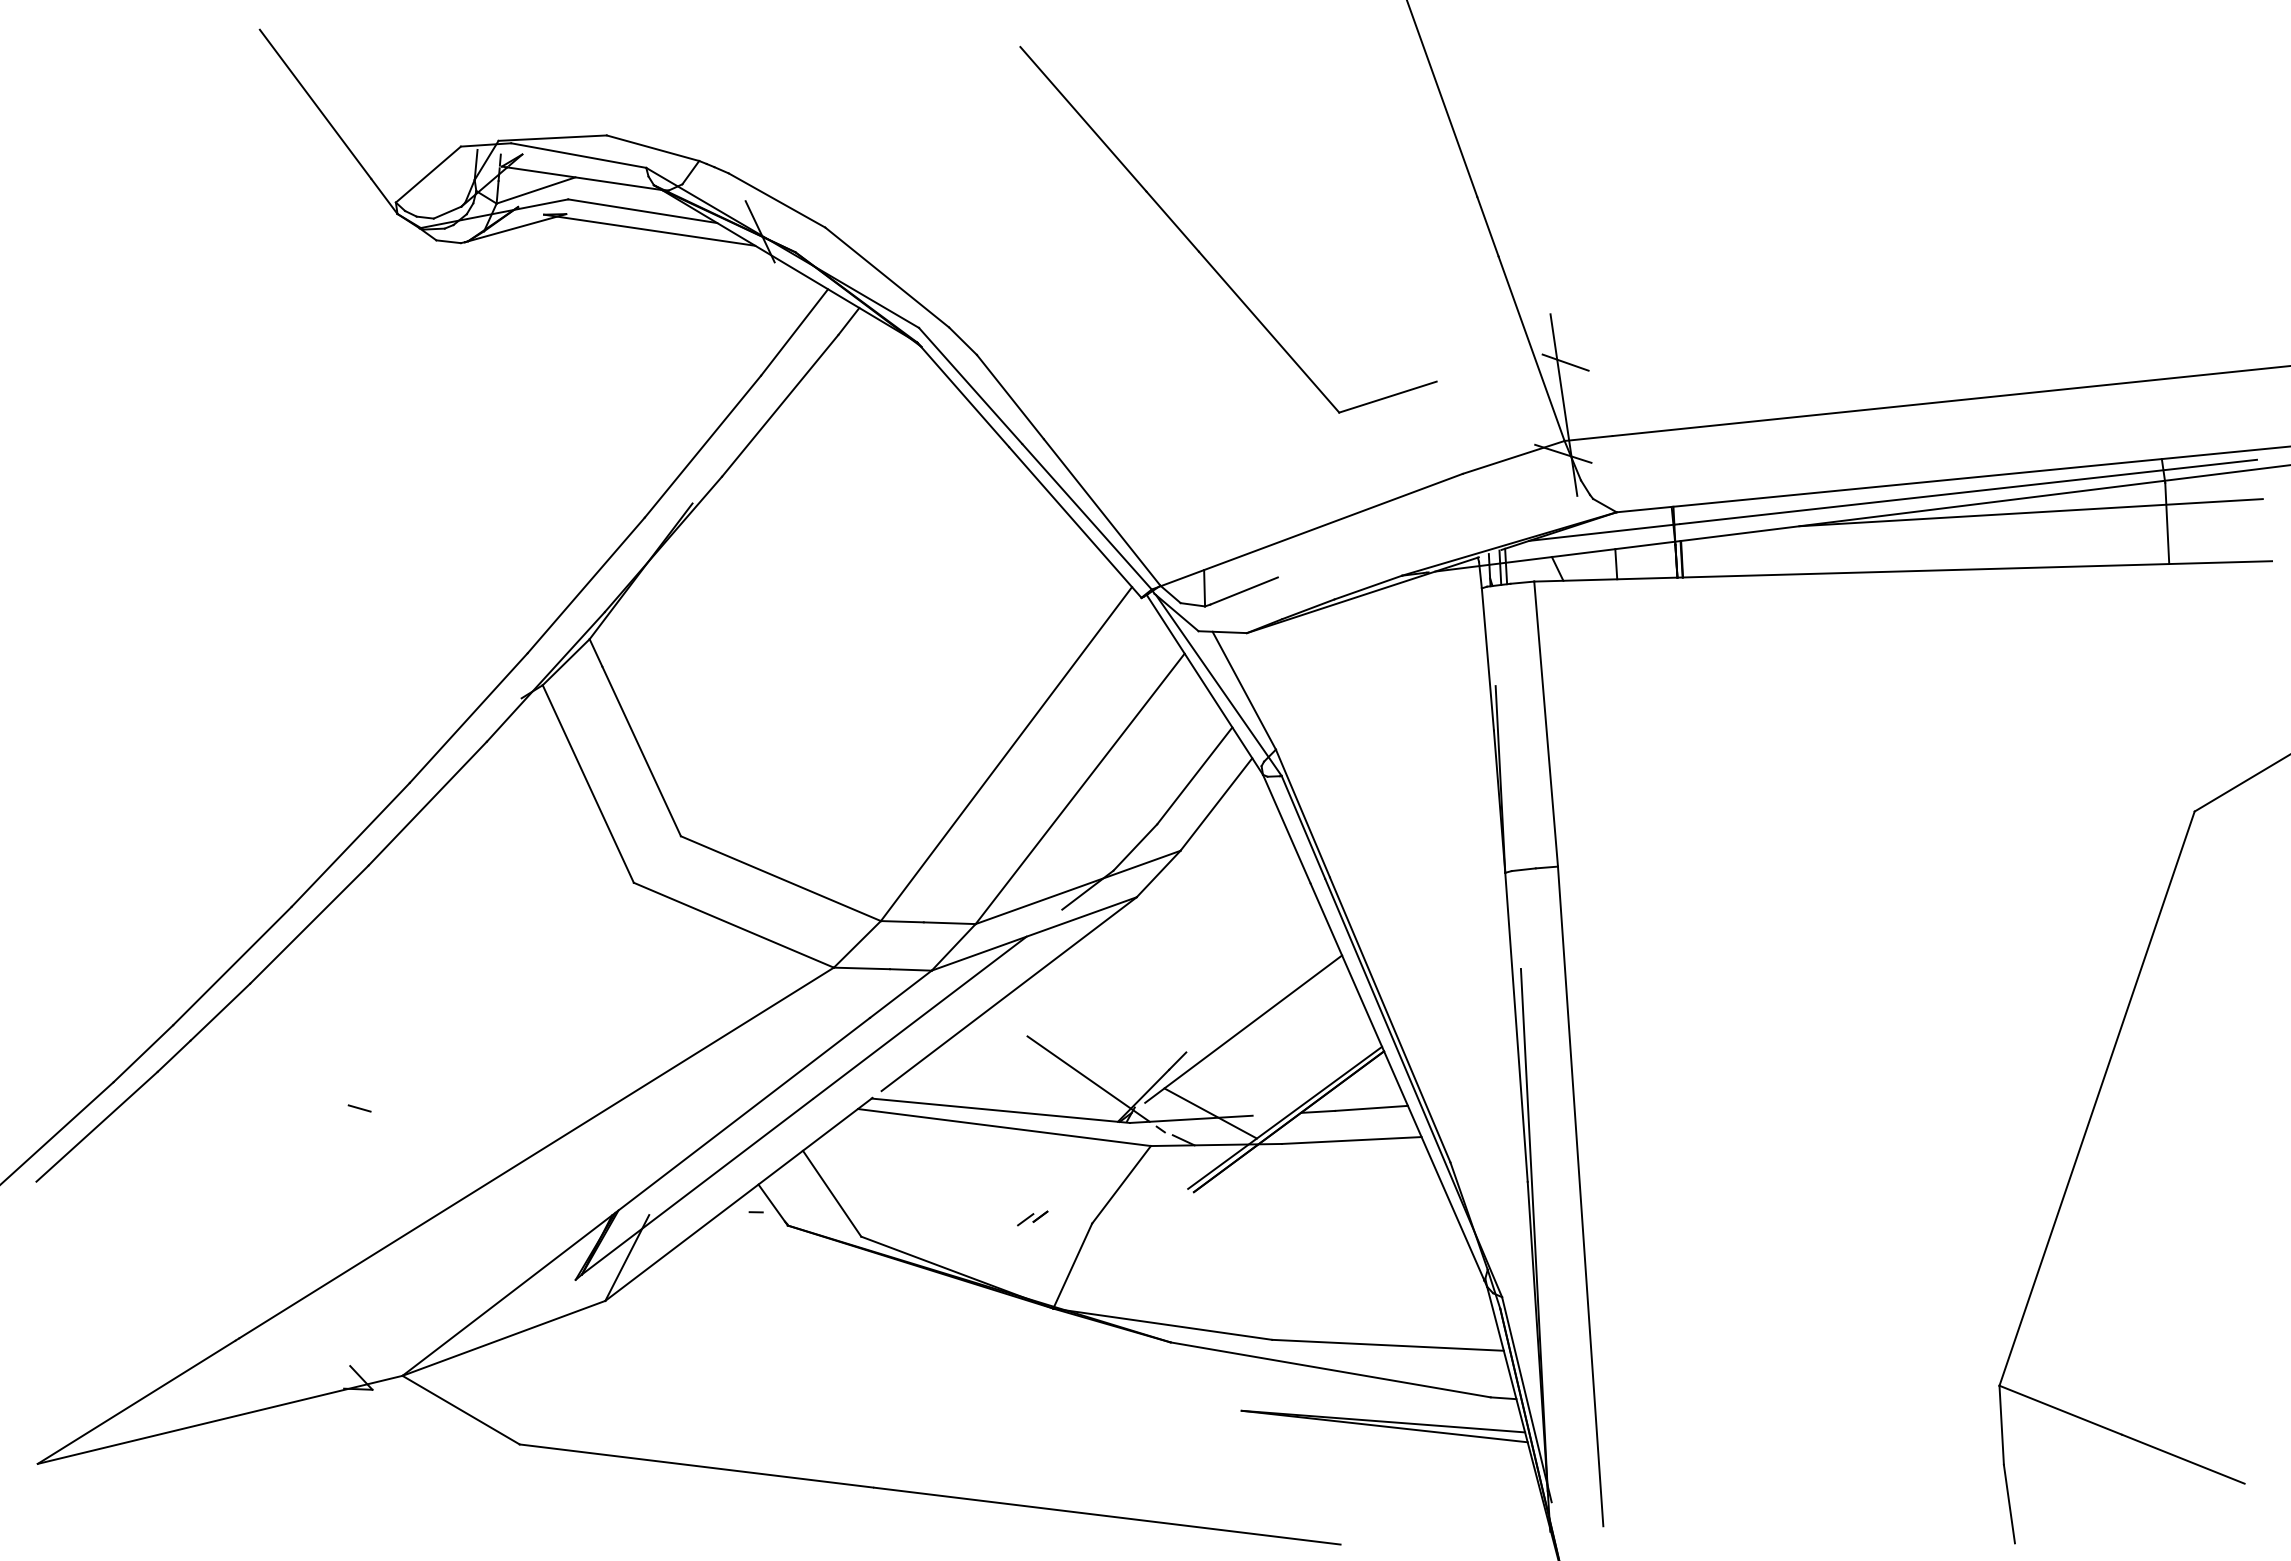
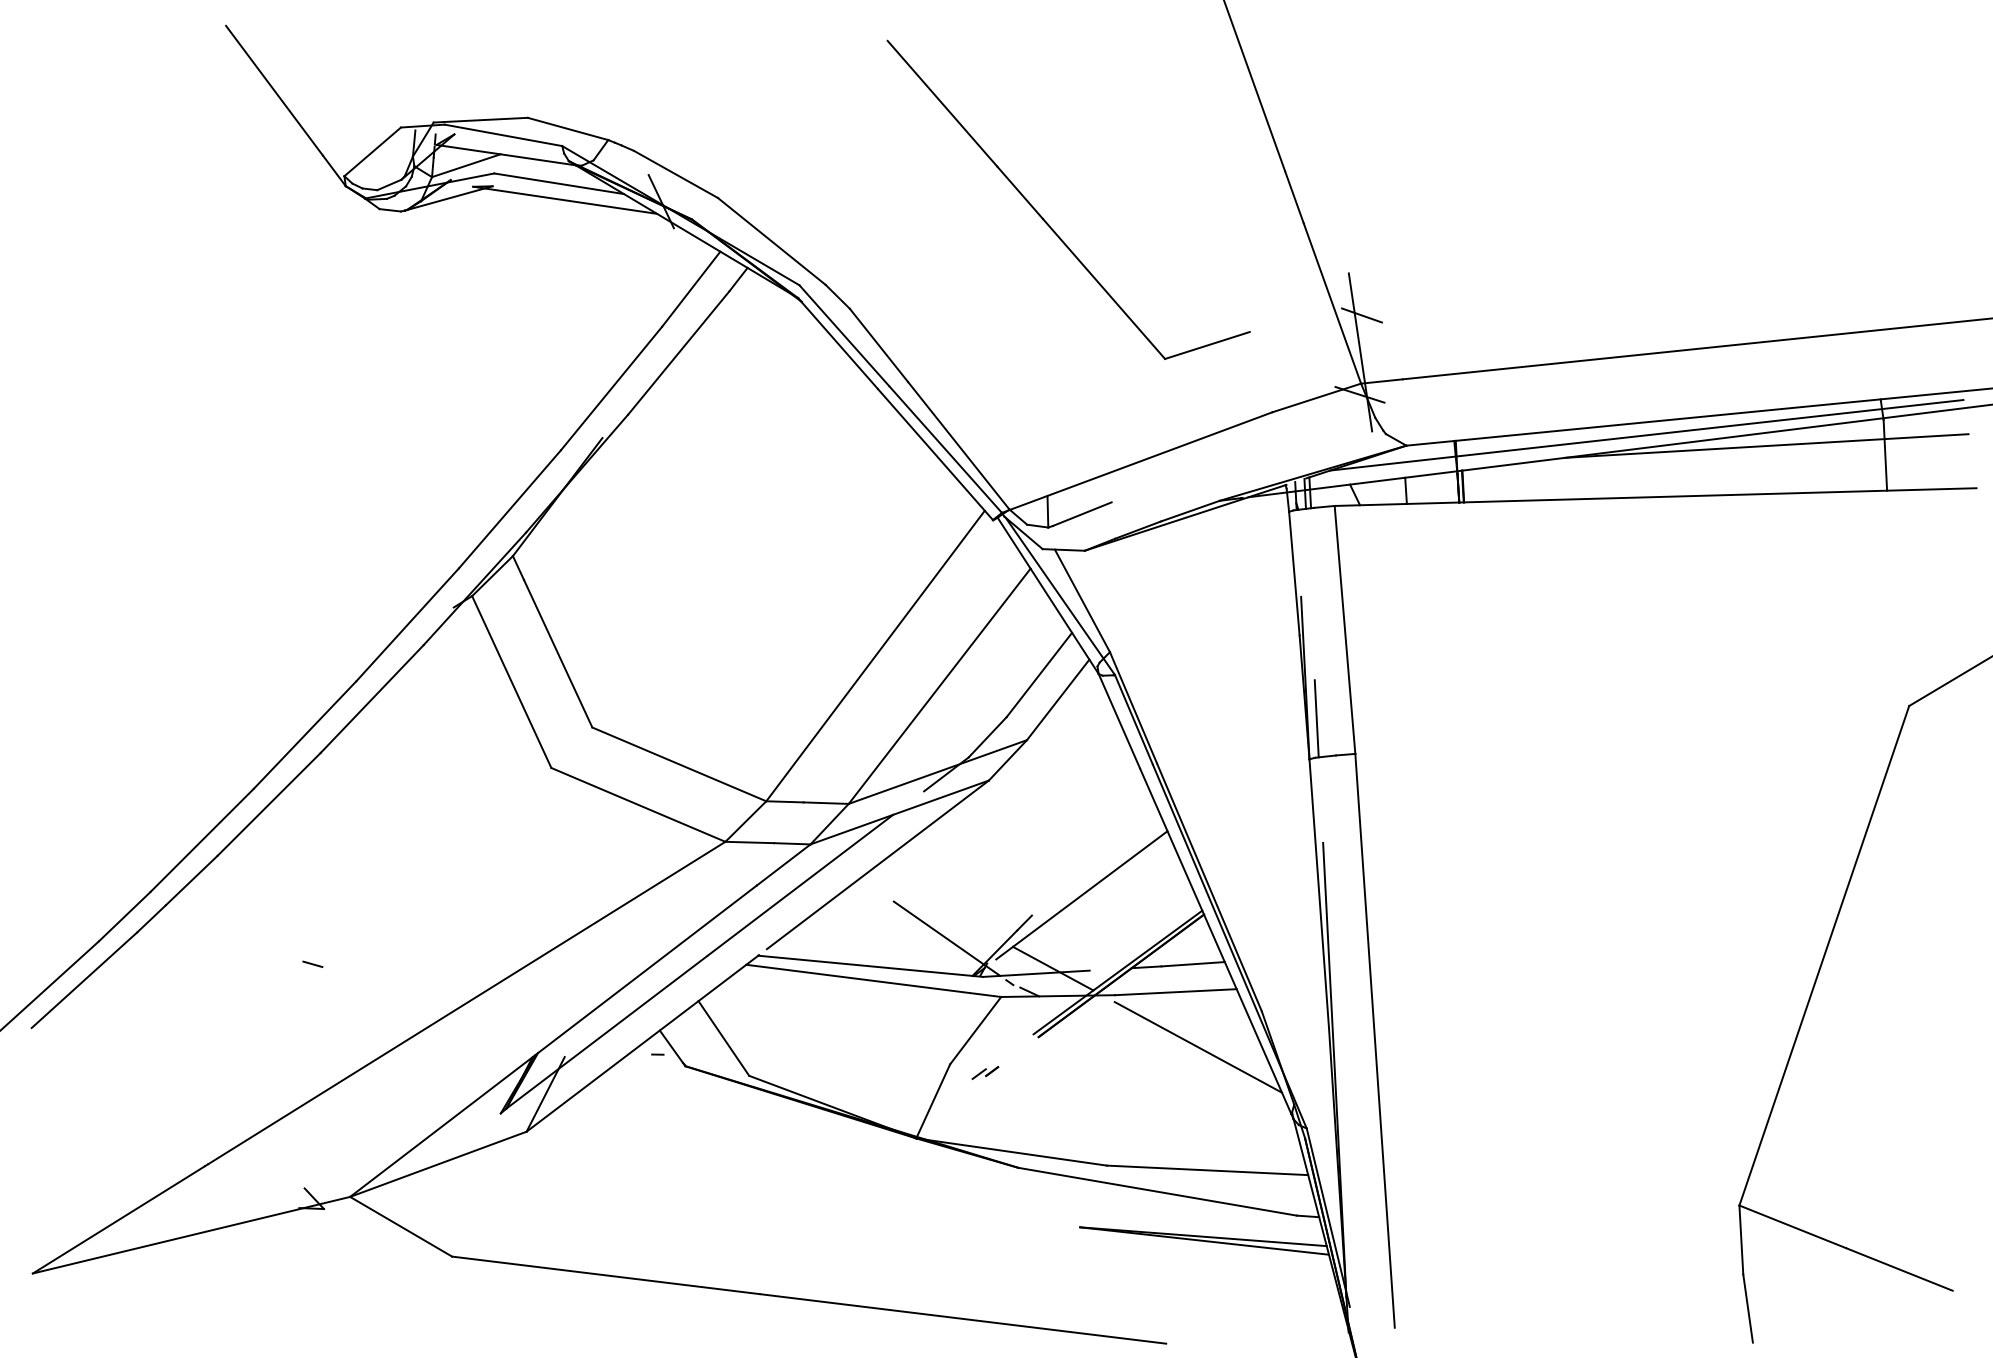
line: (1513, 825) -> (1316, 718), added
line: (1377, 1204) -> (1198, 1047), added
part: (1032, 1217) -> (985, 1072), moved

